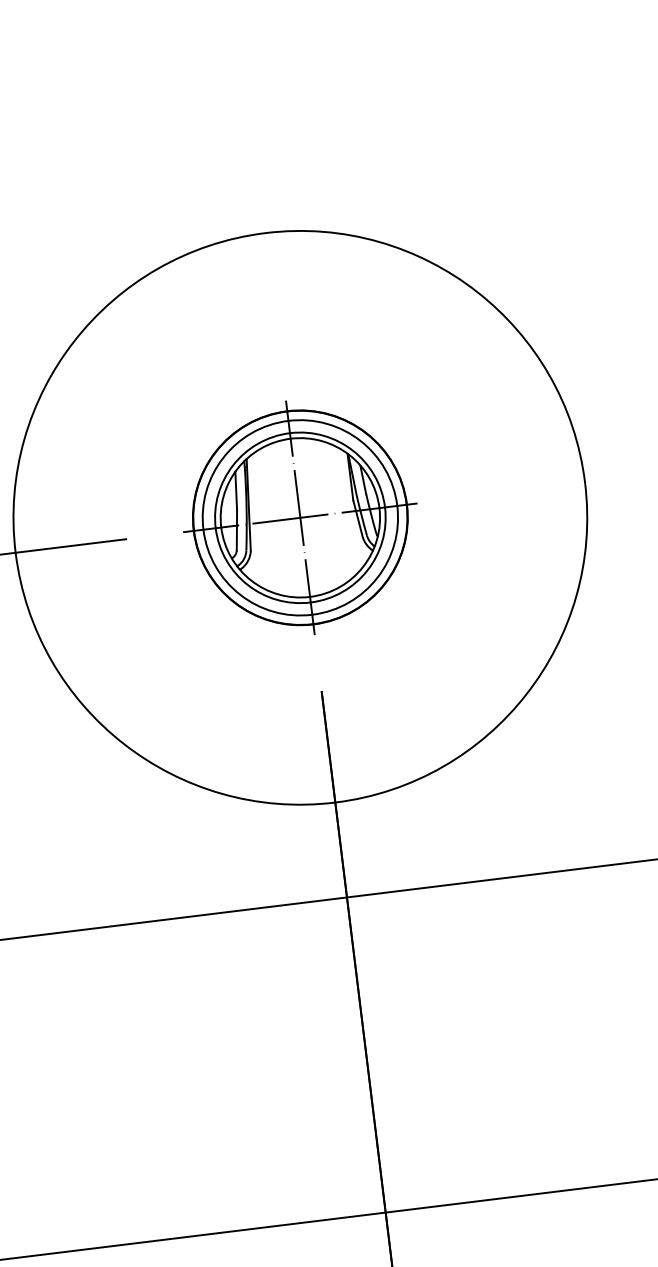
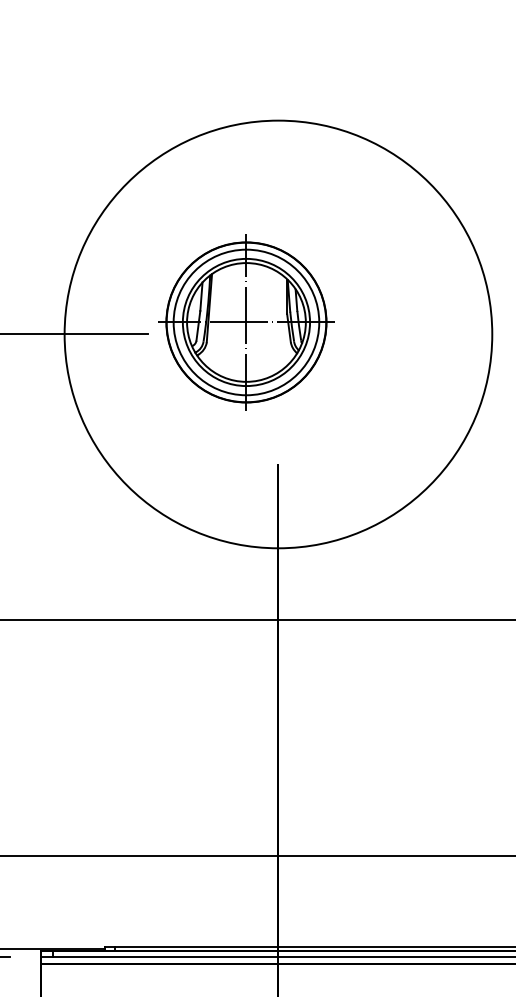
part: (300, 517) -> (246, 322), moved

